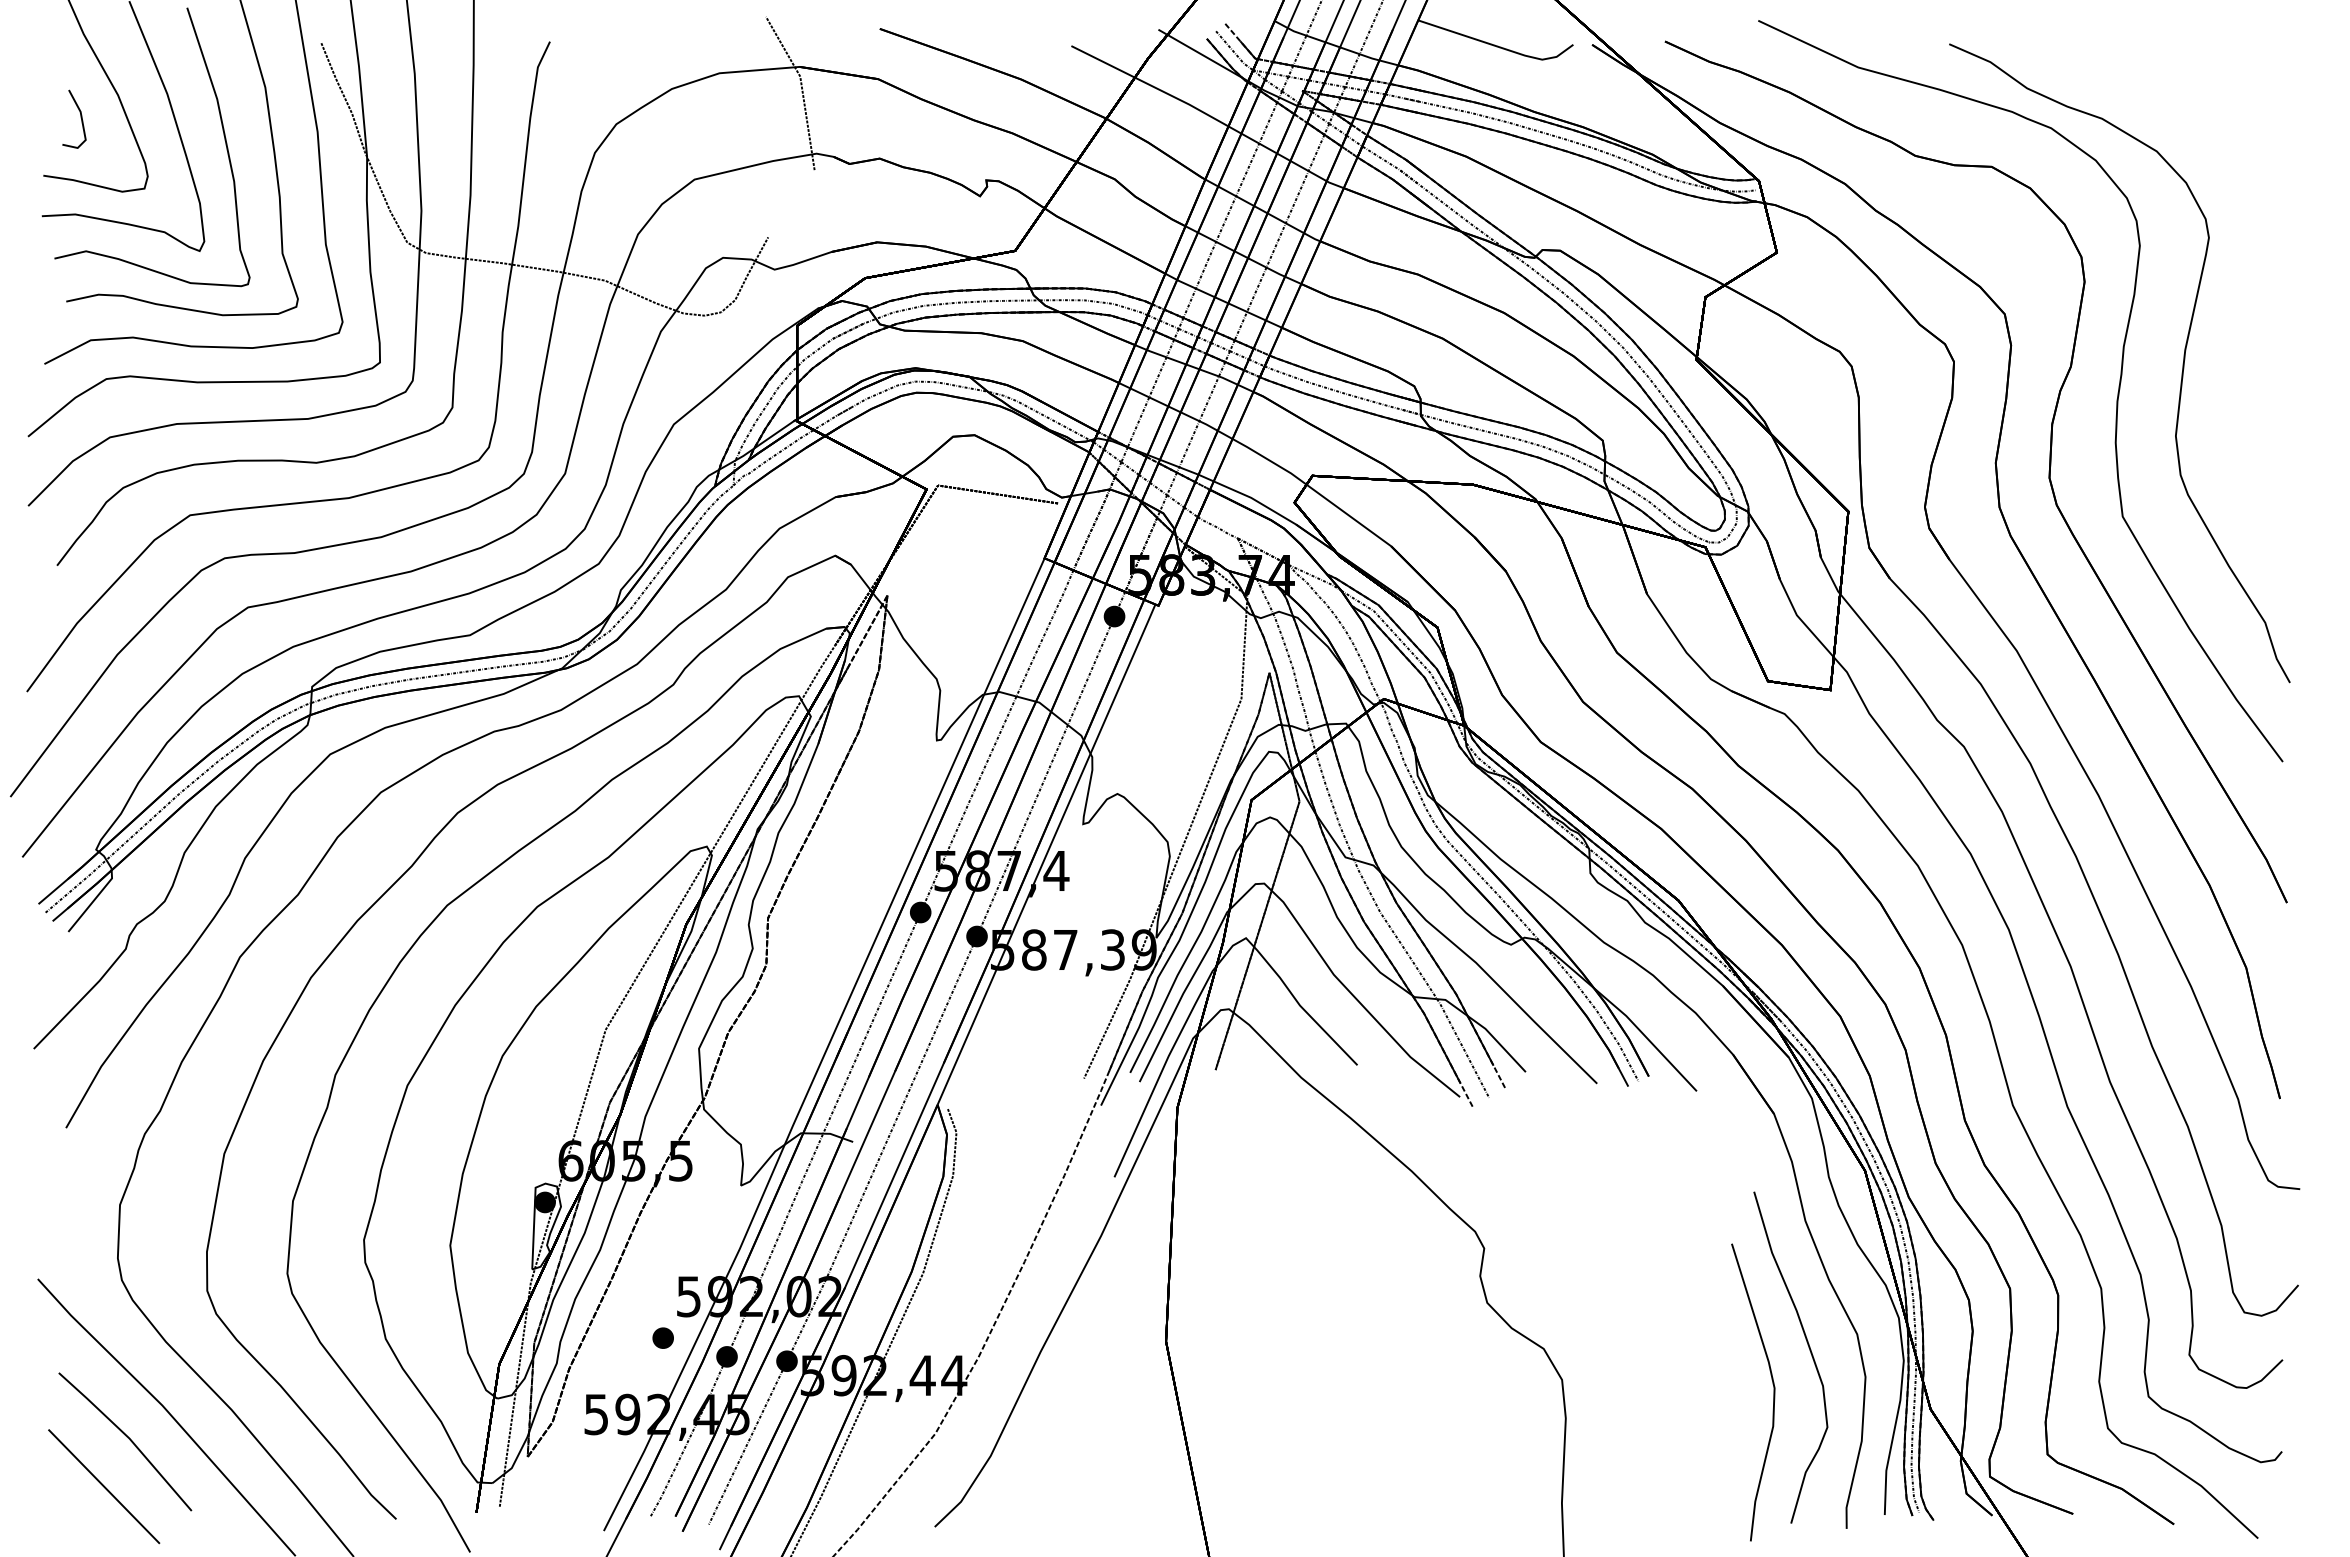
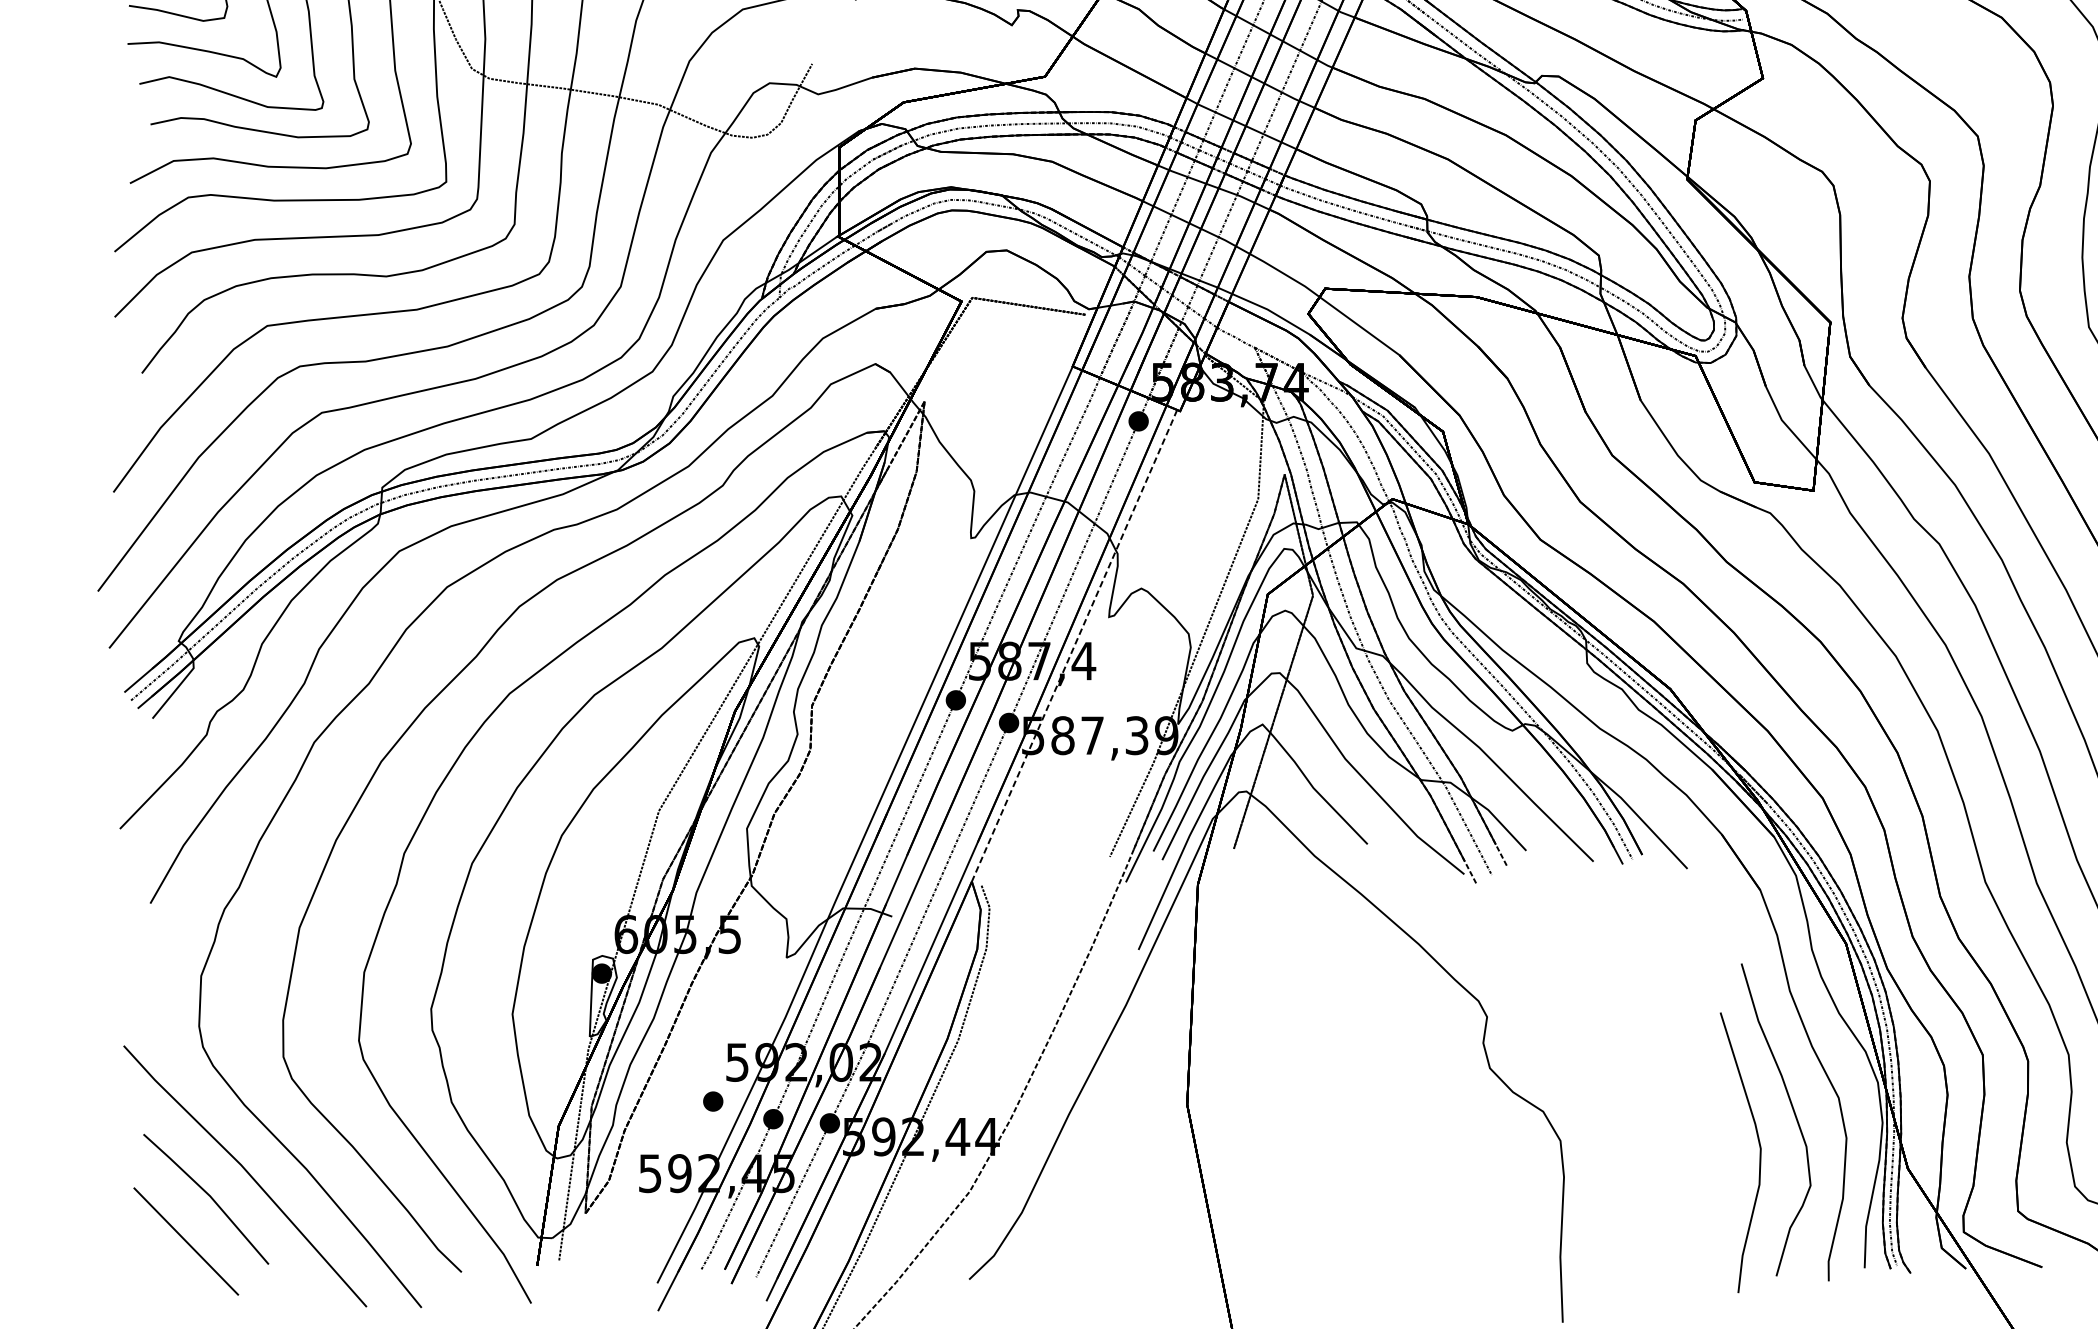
line: (1046, 854) -> (1074, 645), solid -> dashed

